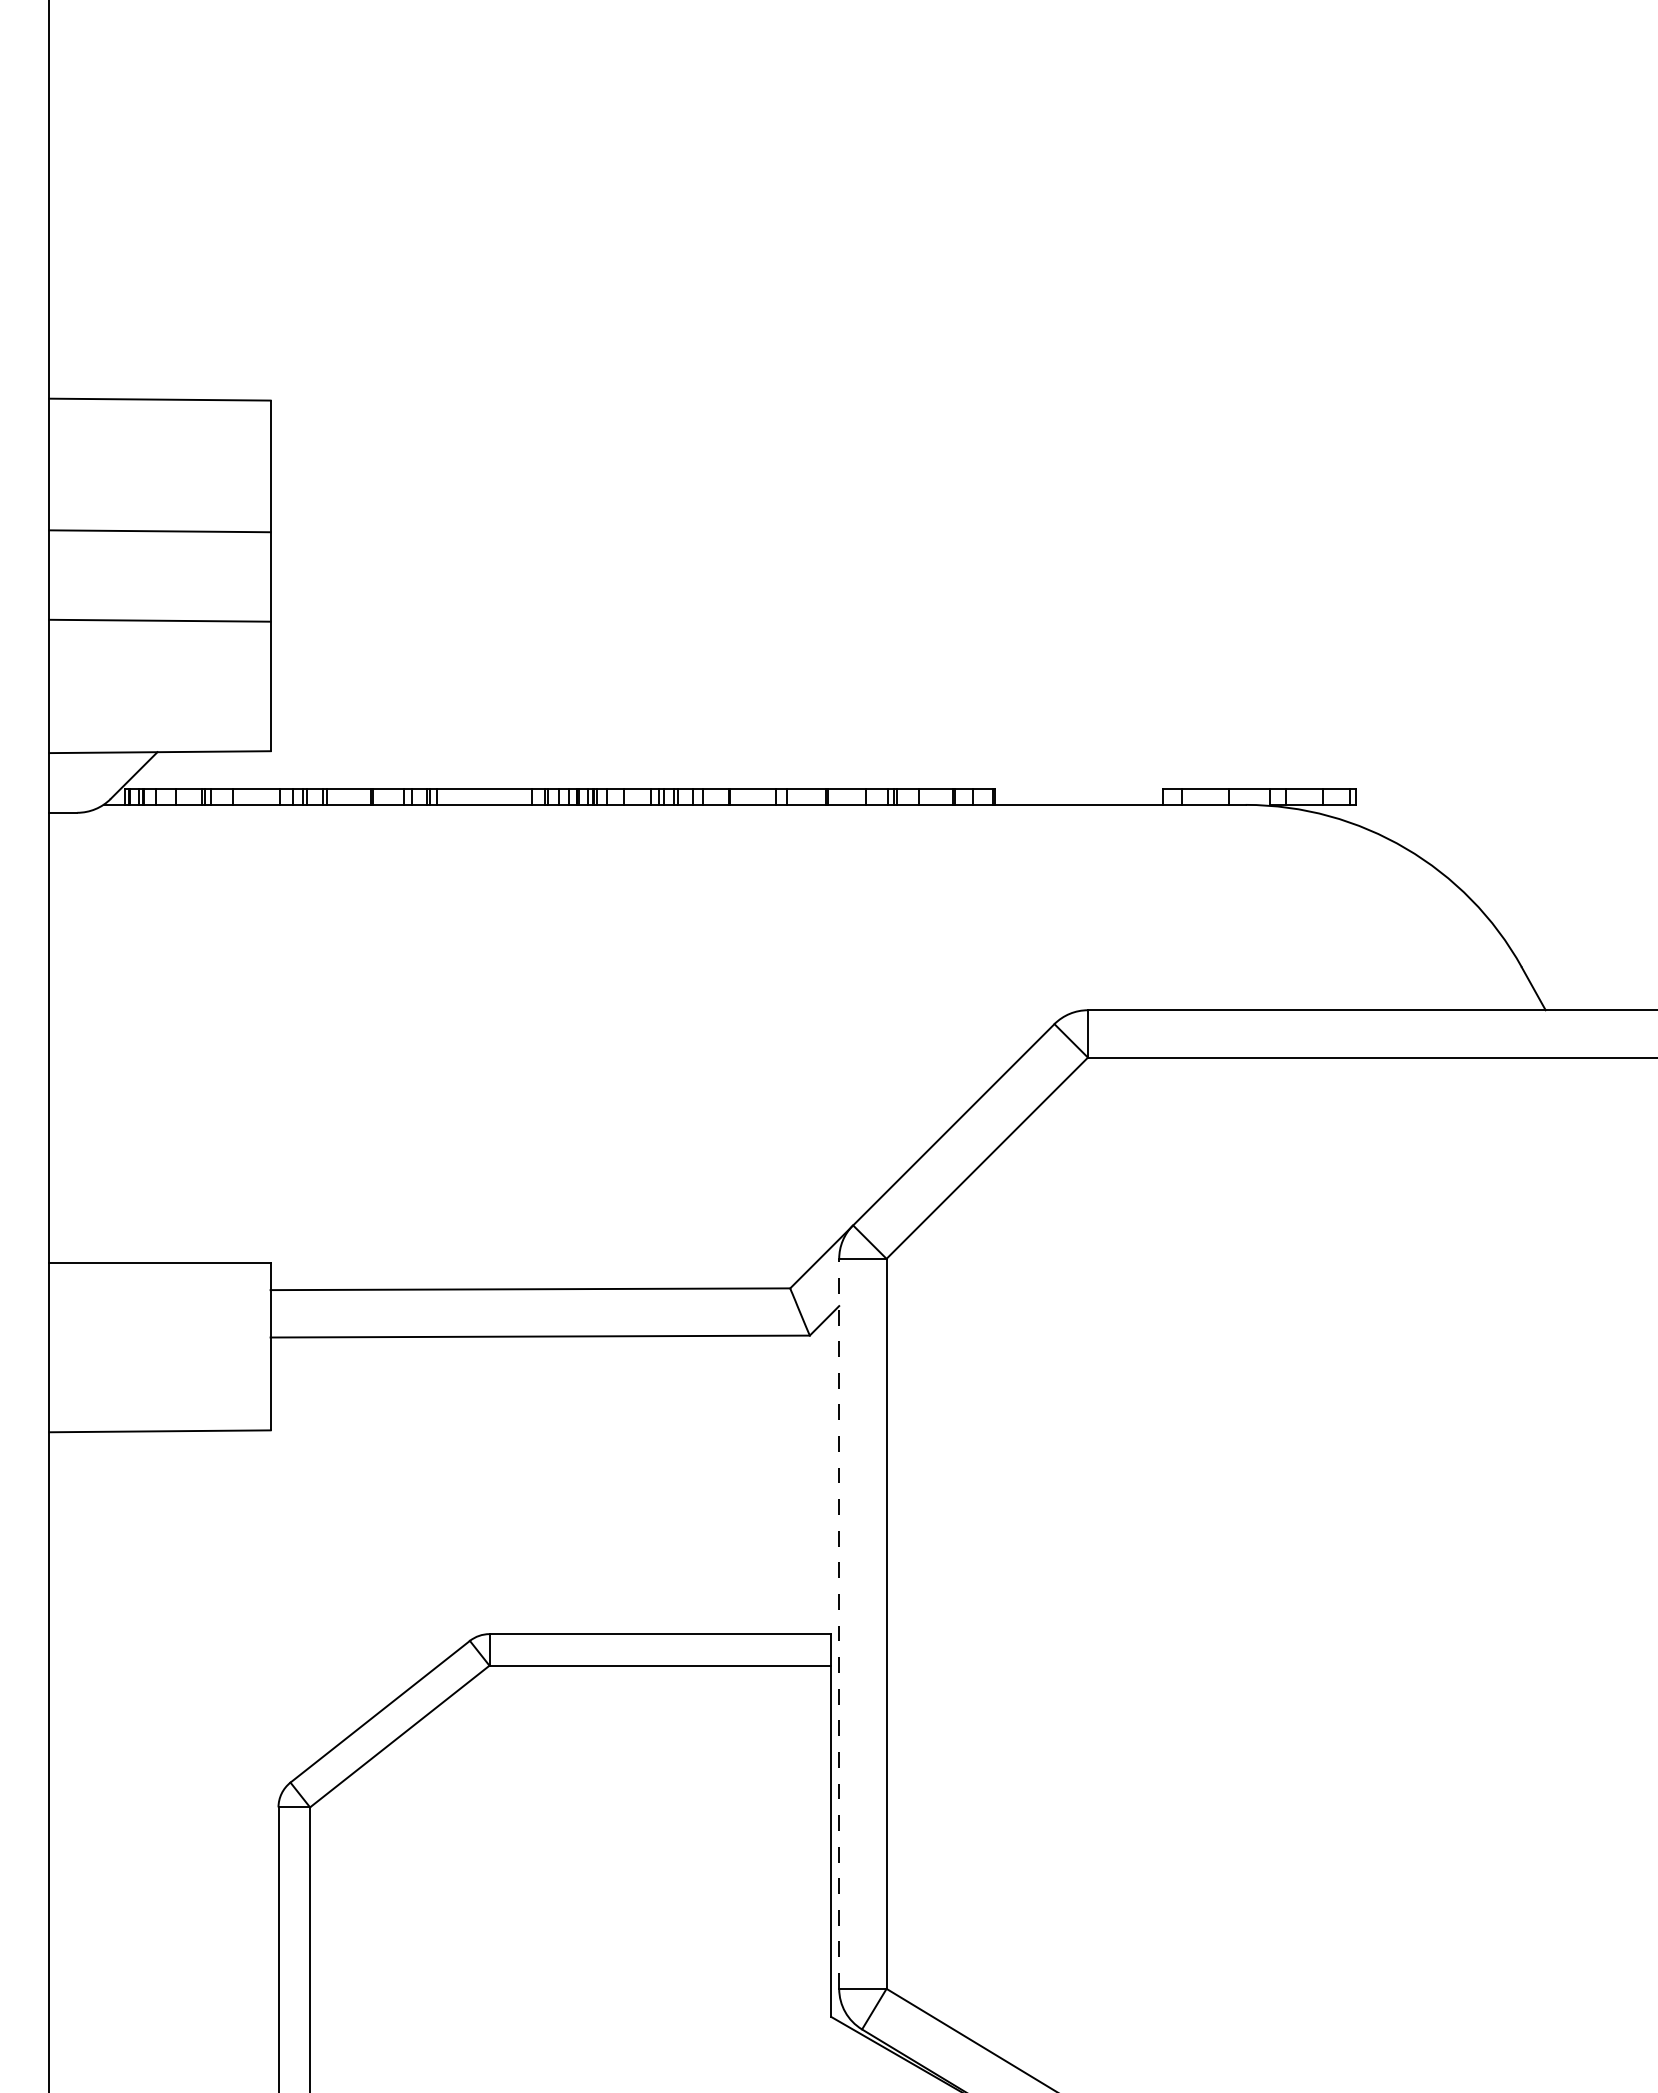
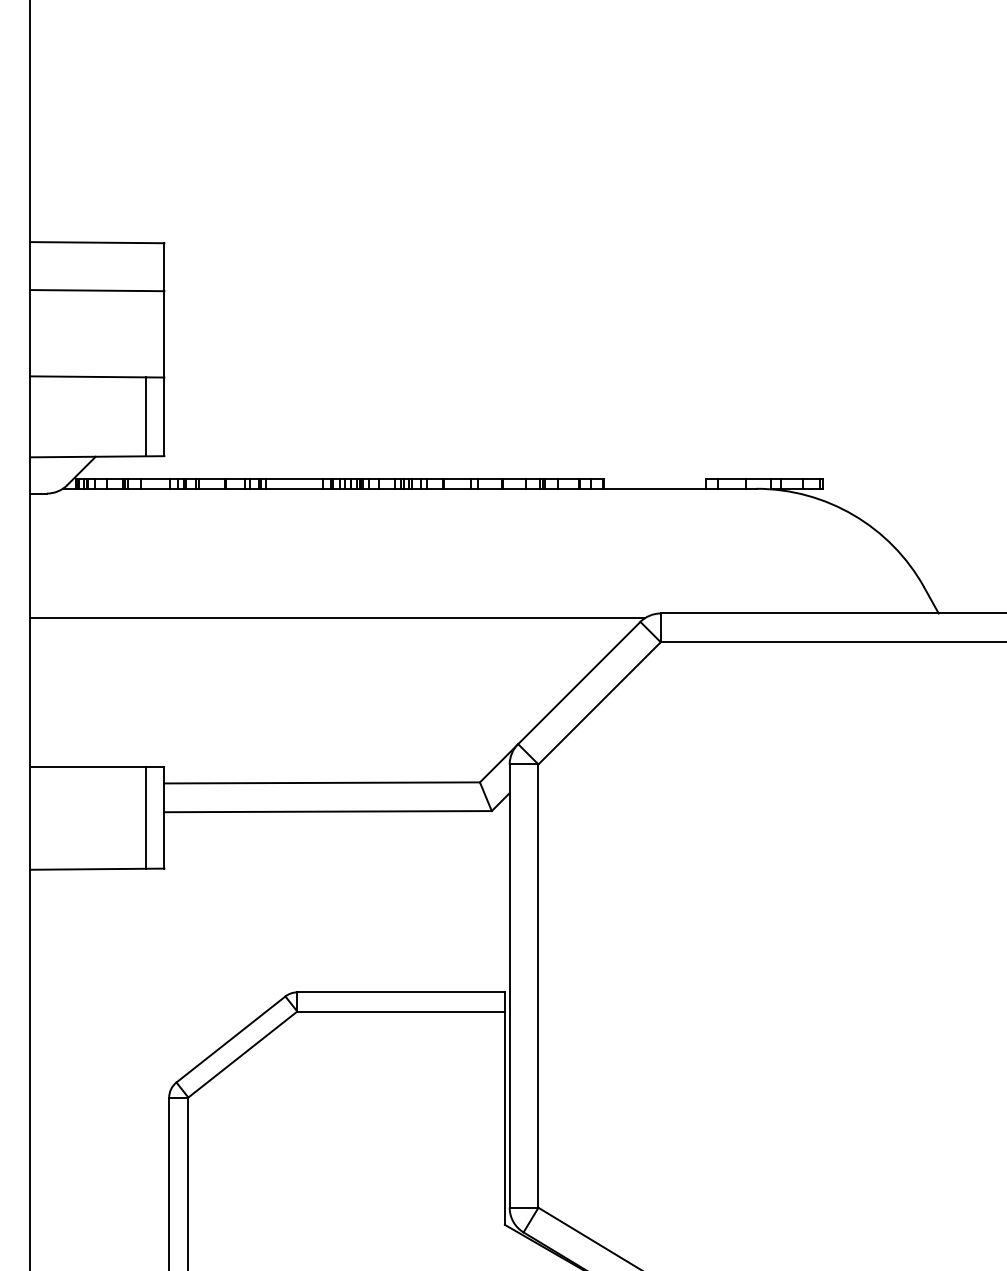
line: (160, 531) -> (97, 290), moved
line: (239, 685) -> (145, 416), added
line: (555, 1018) -> (337, 618), added
line: (239, 1346) -> (145, 817), added
line: (838, 1624) -> (509, 986), dashed -> solid

